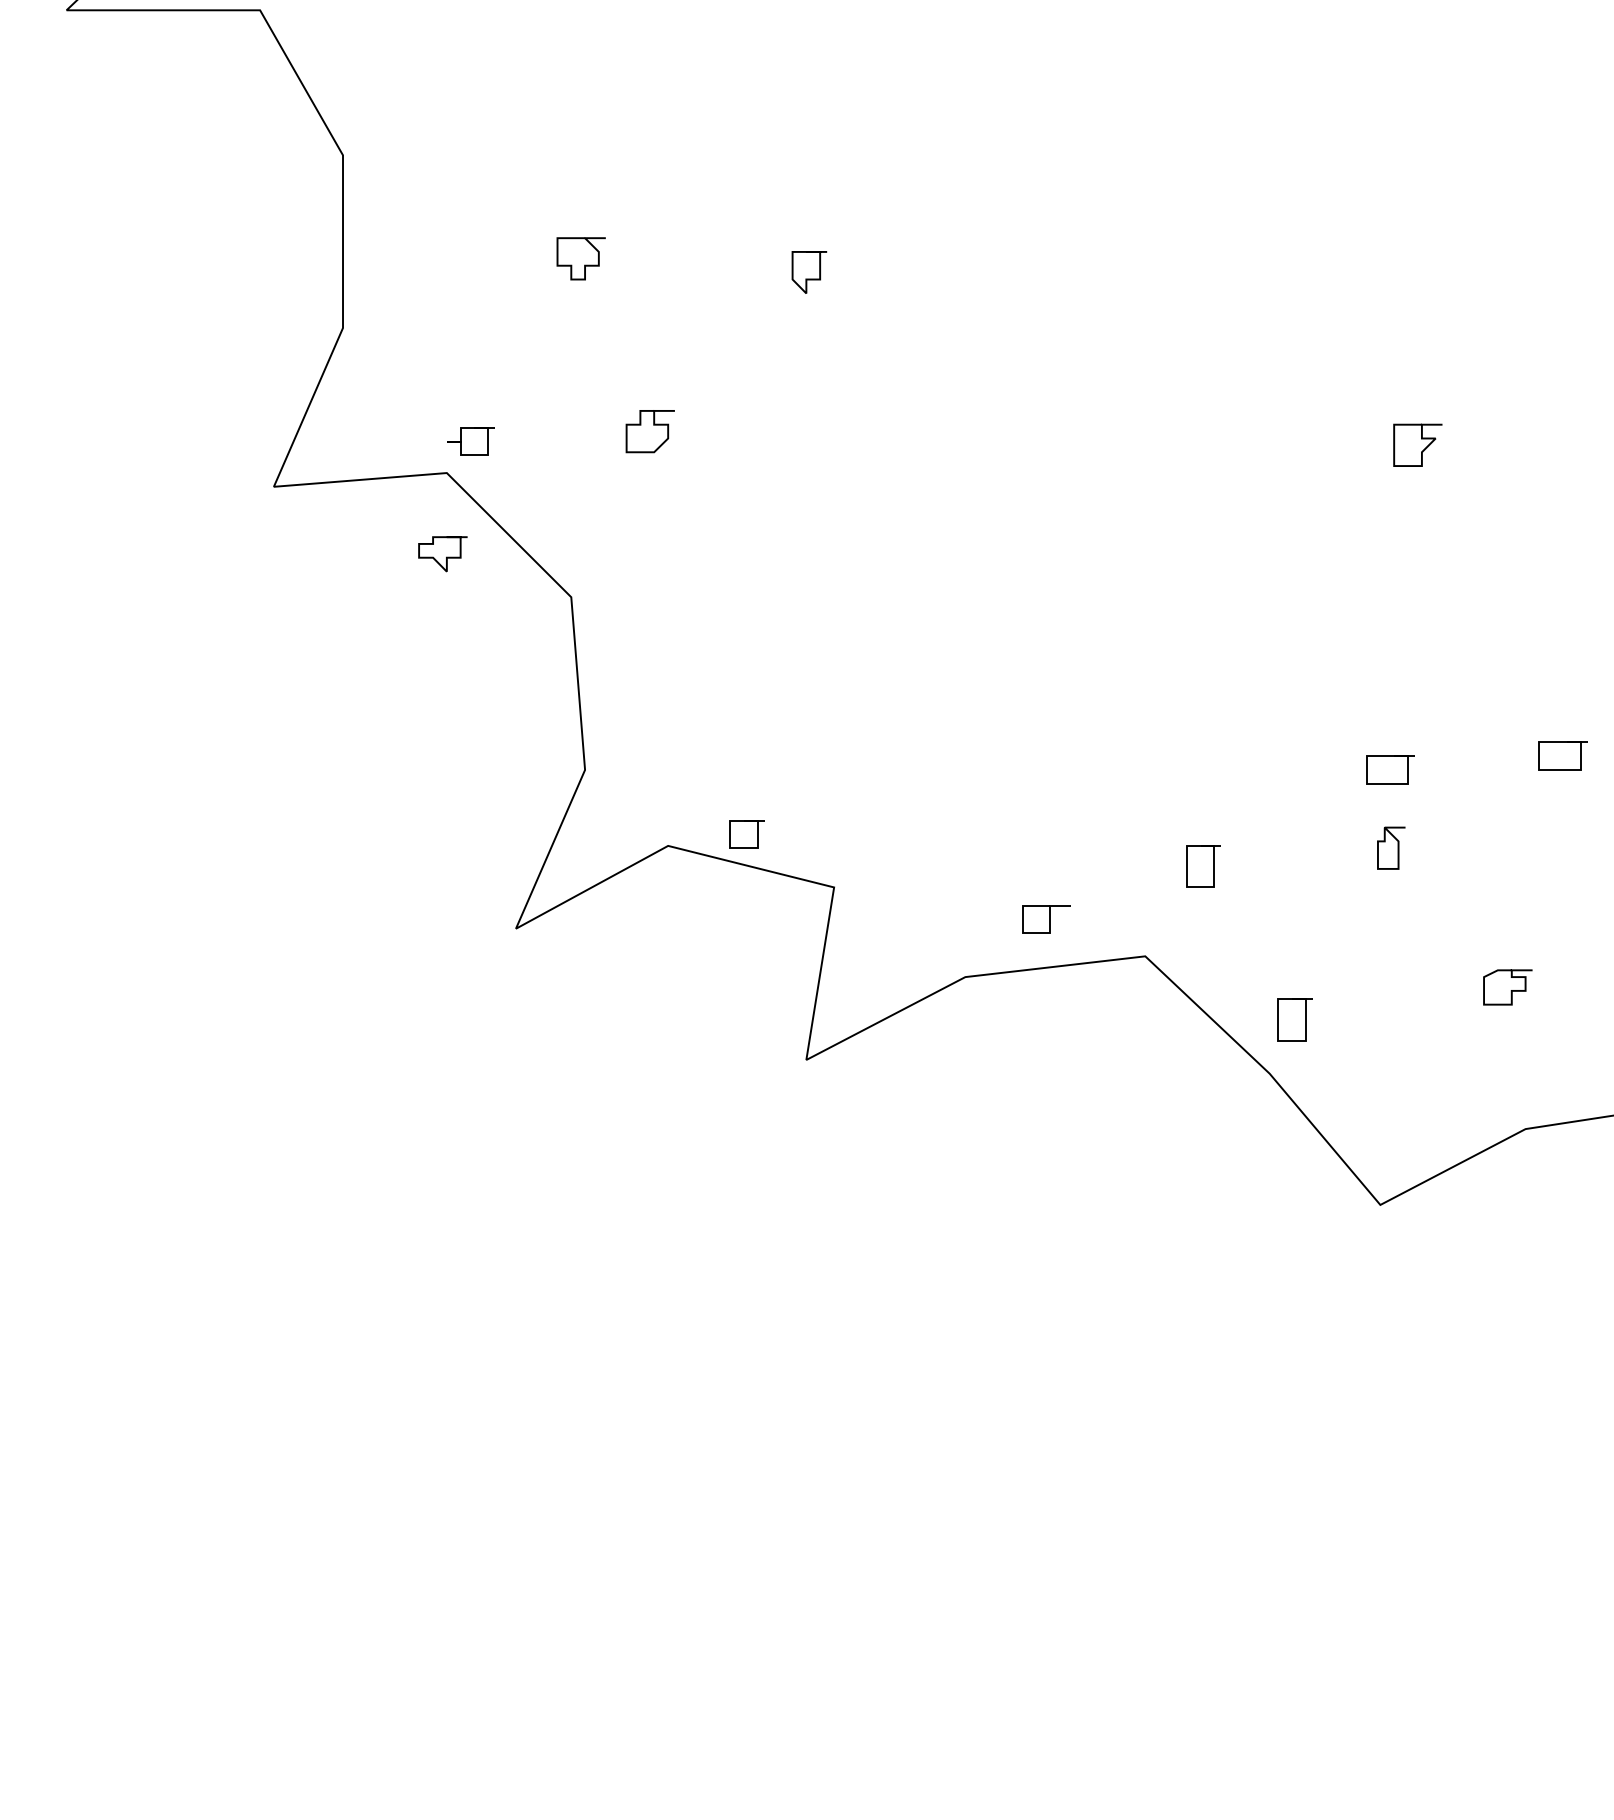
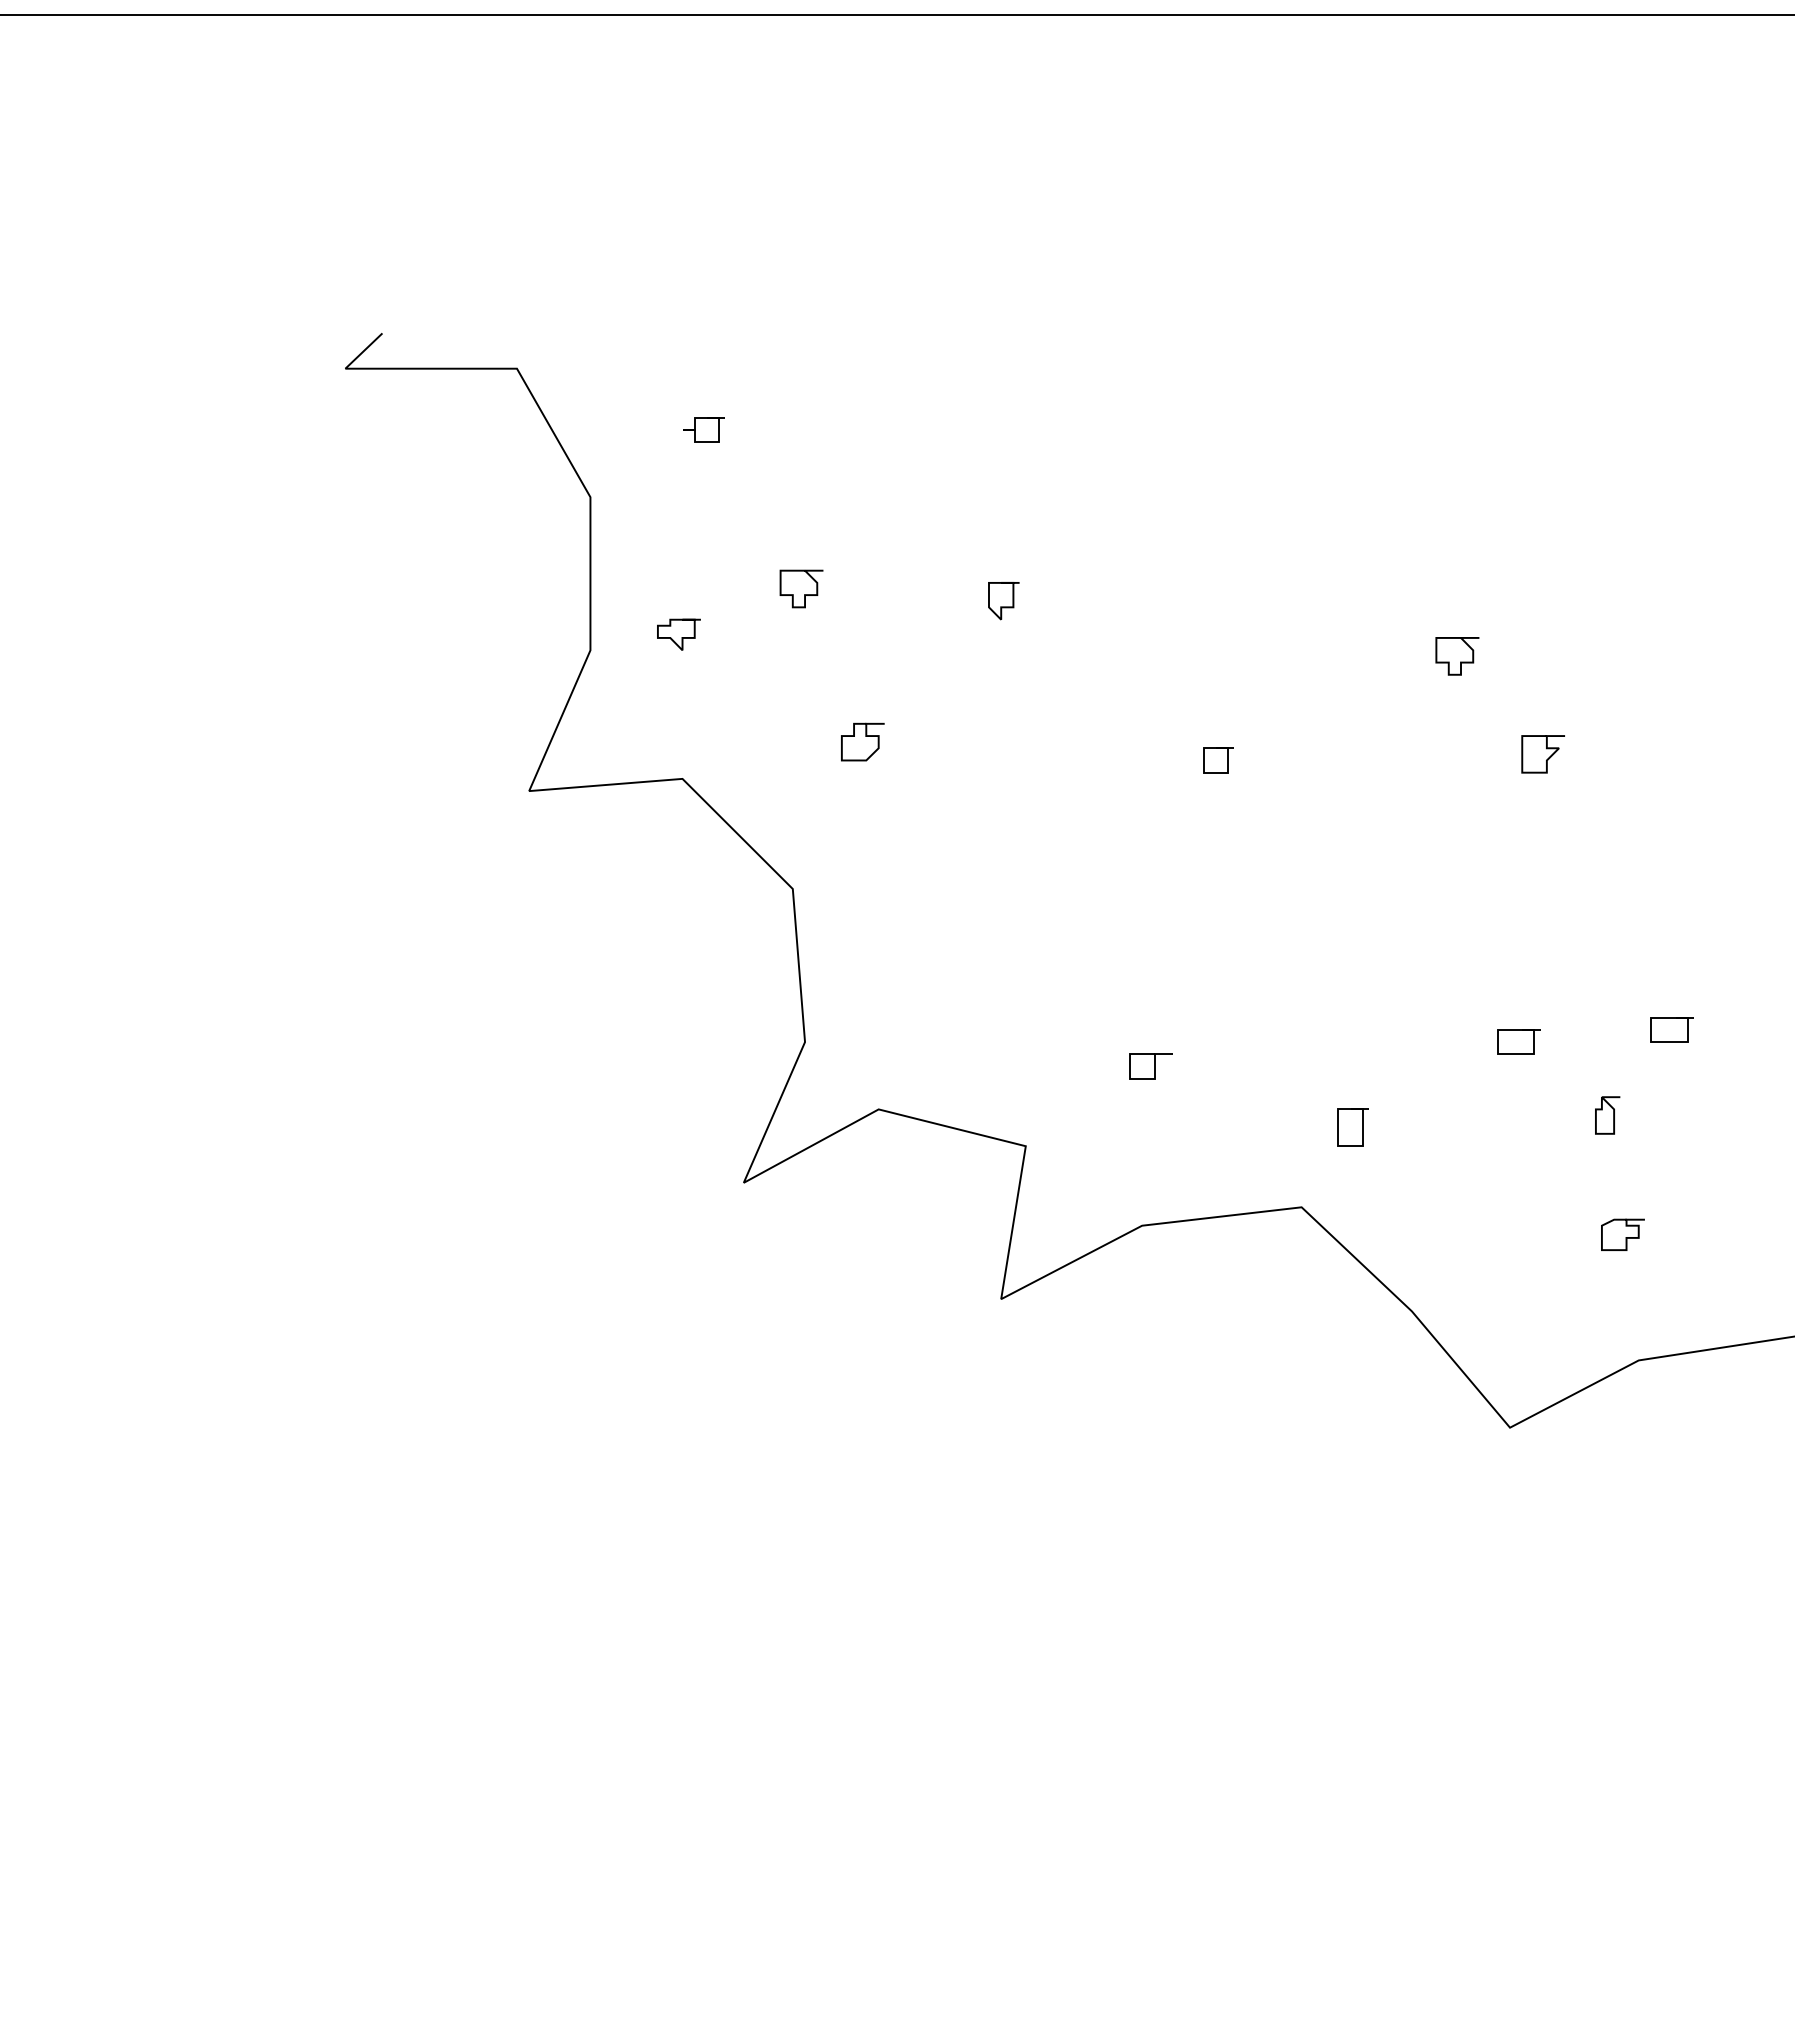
curve: (1324, 340) -> (1460, 661), added
curve: (461, 441) -> (695, 429), moved
curve: (445, 557) -> (681, 637), moved
curve: (757, 834) -> (1227, 760), moved
curve: (1397, 848) -> (1613, 1115), moved
curve: (1050, 919) -> (1154, 1066), moved
curve: (1305, 1019) -> (1443, 1263), removed

